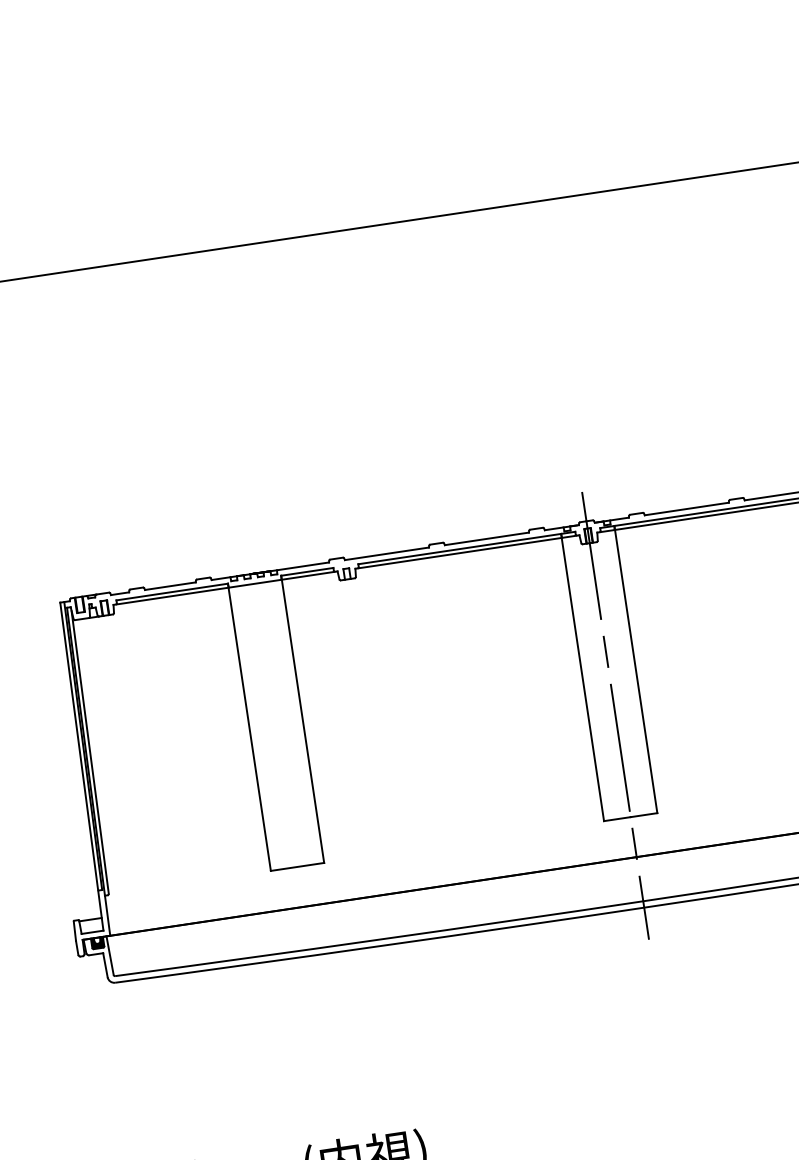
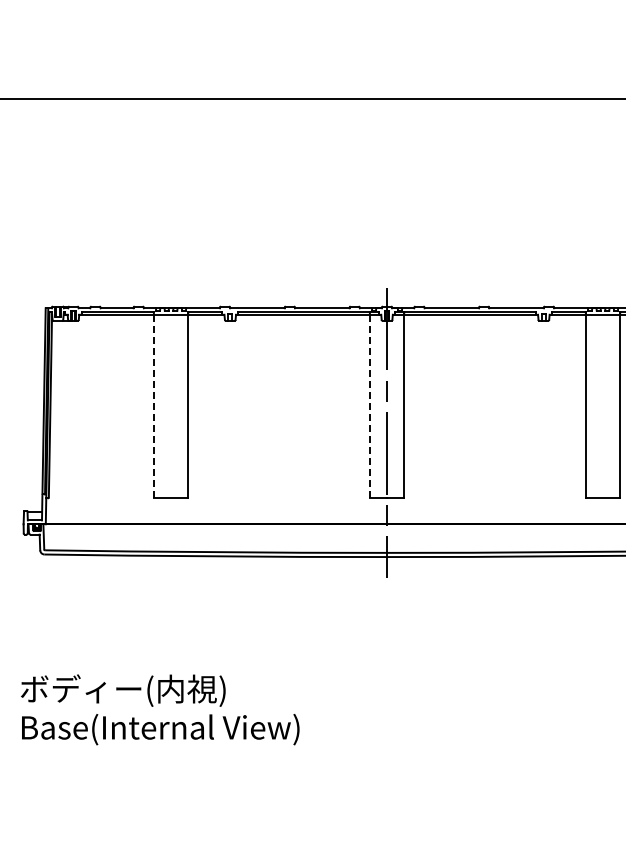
line: (581, 676) -> (369, 404), solid -> dashed
line: (248, 726) -> (153, 404), solid -> dashed

